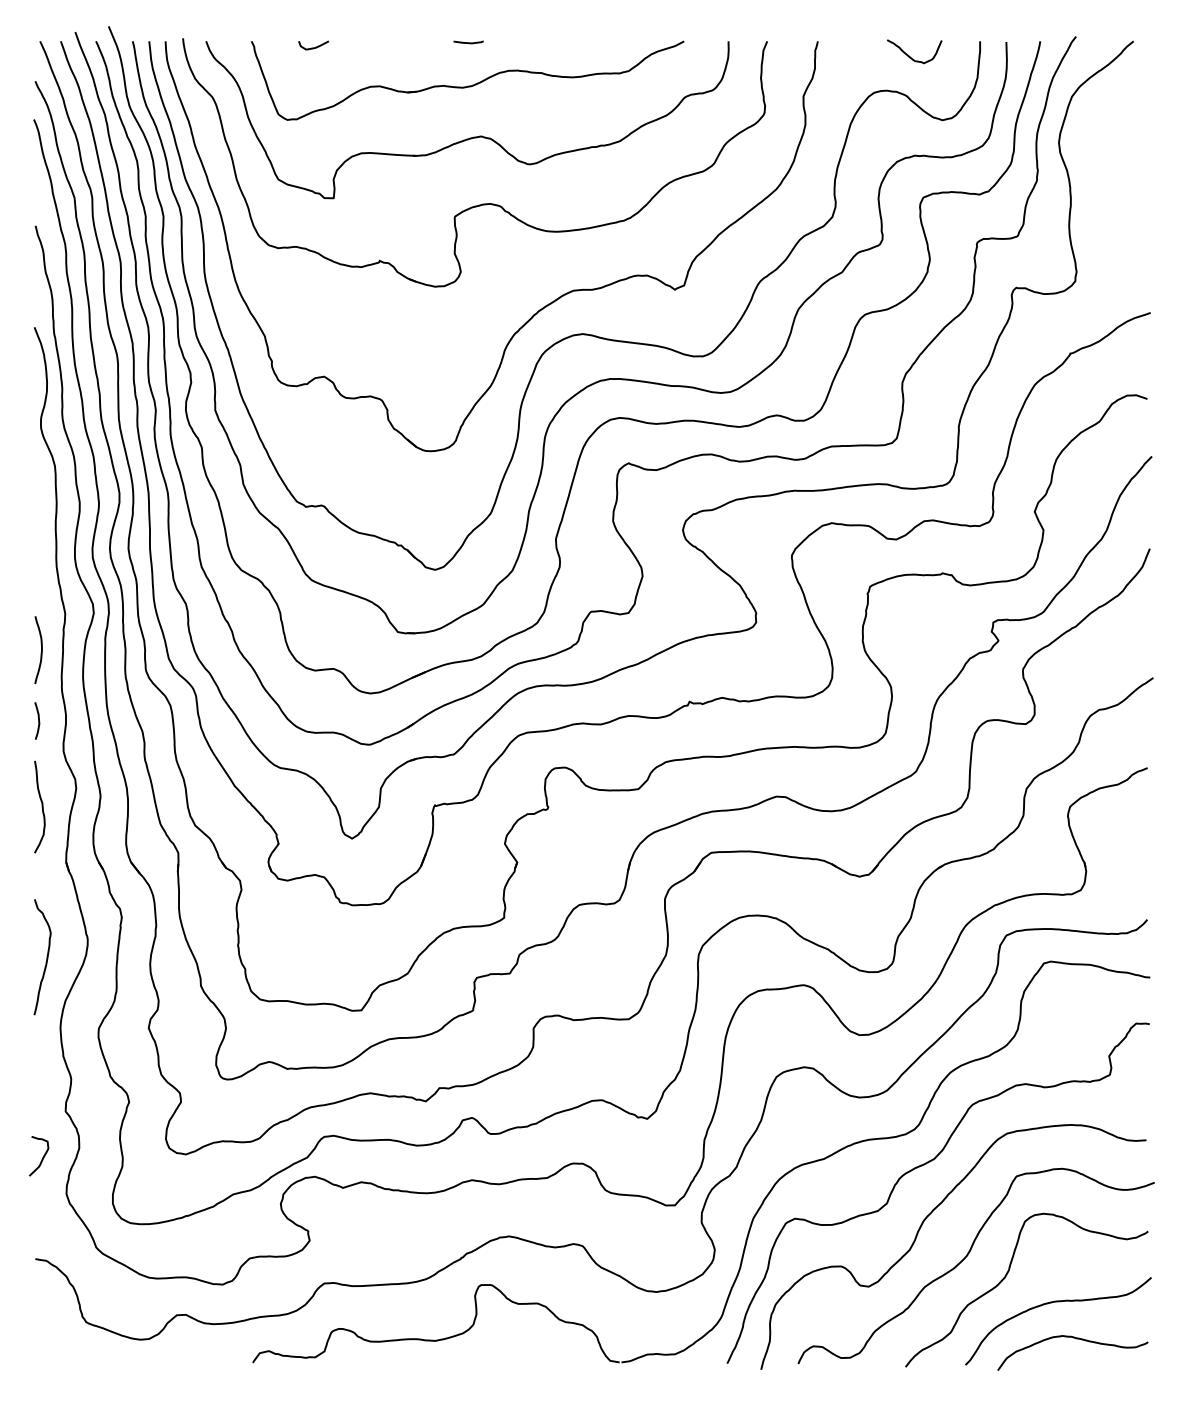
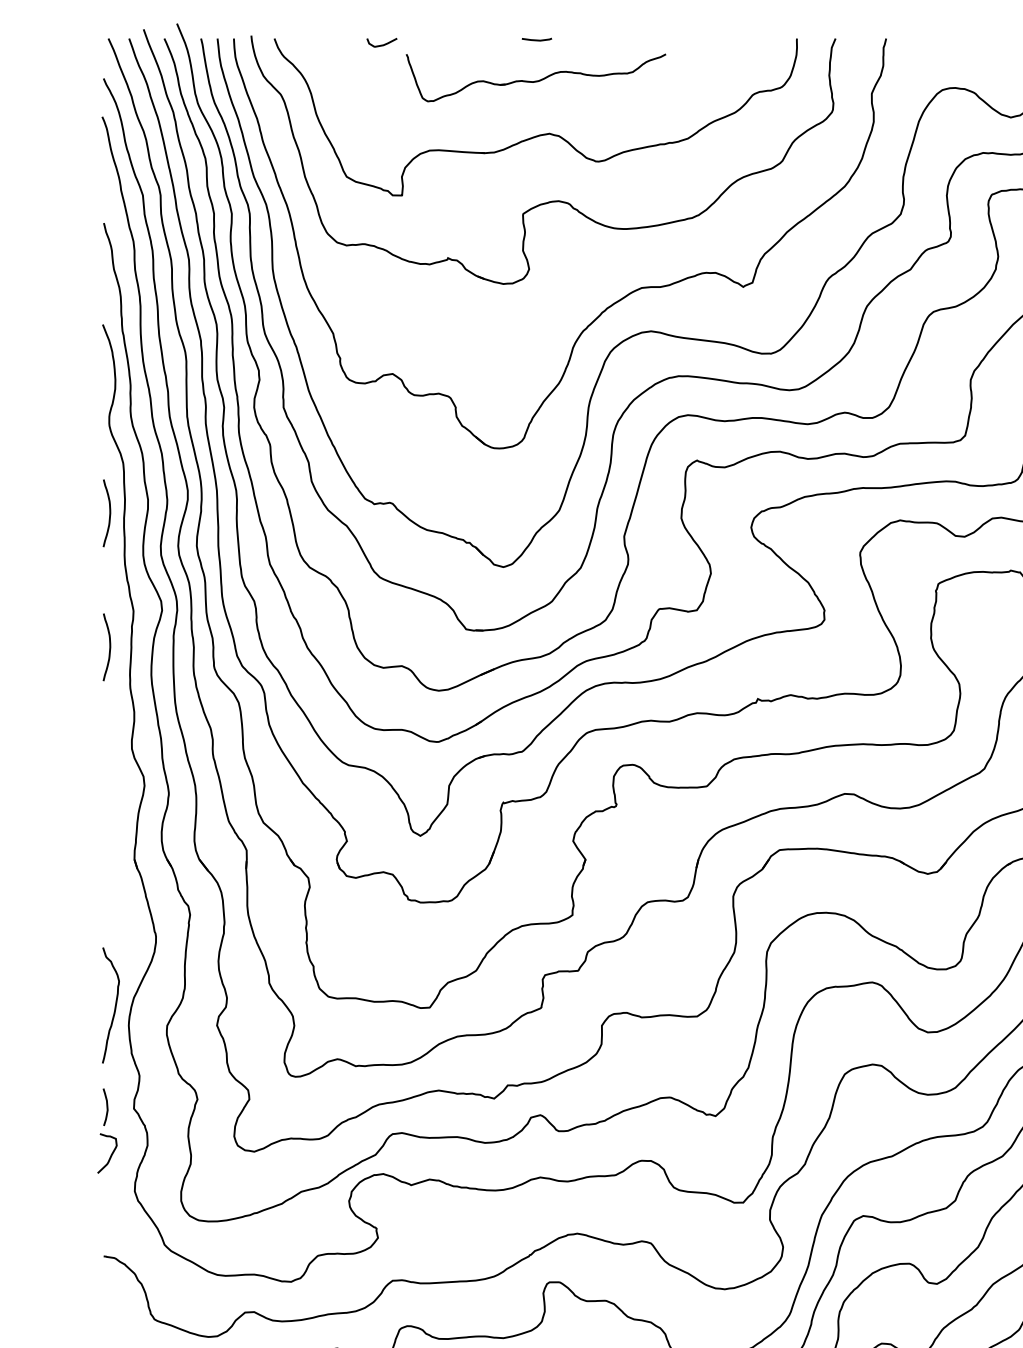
curve: (909, 55) -> (977, 52), removed
part: (467, 80) -> (535, 77), size x0.6
curve: (41, 515) -> (109, 512), added
curve: (38, 720) -> (106, 1106), moved
curve: (41, 806) -> (109, 803), removed
curve: (46, 957) -> (114, 1005), moved

